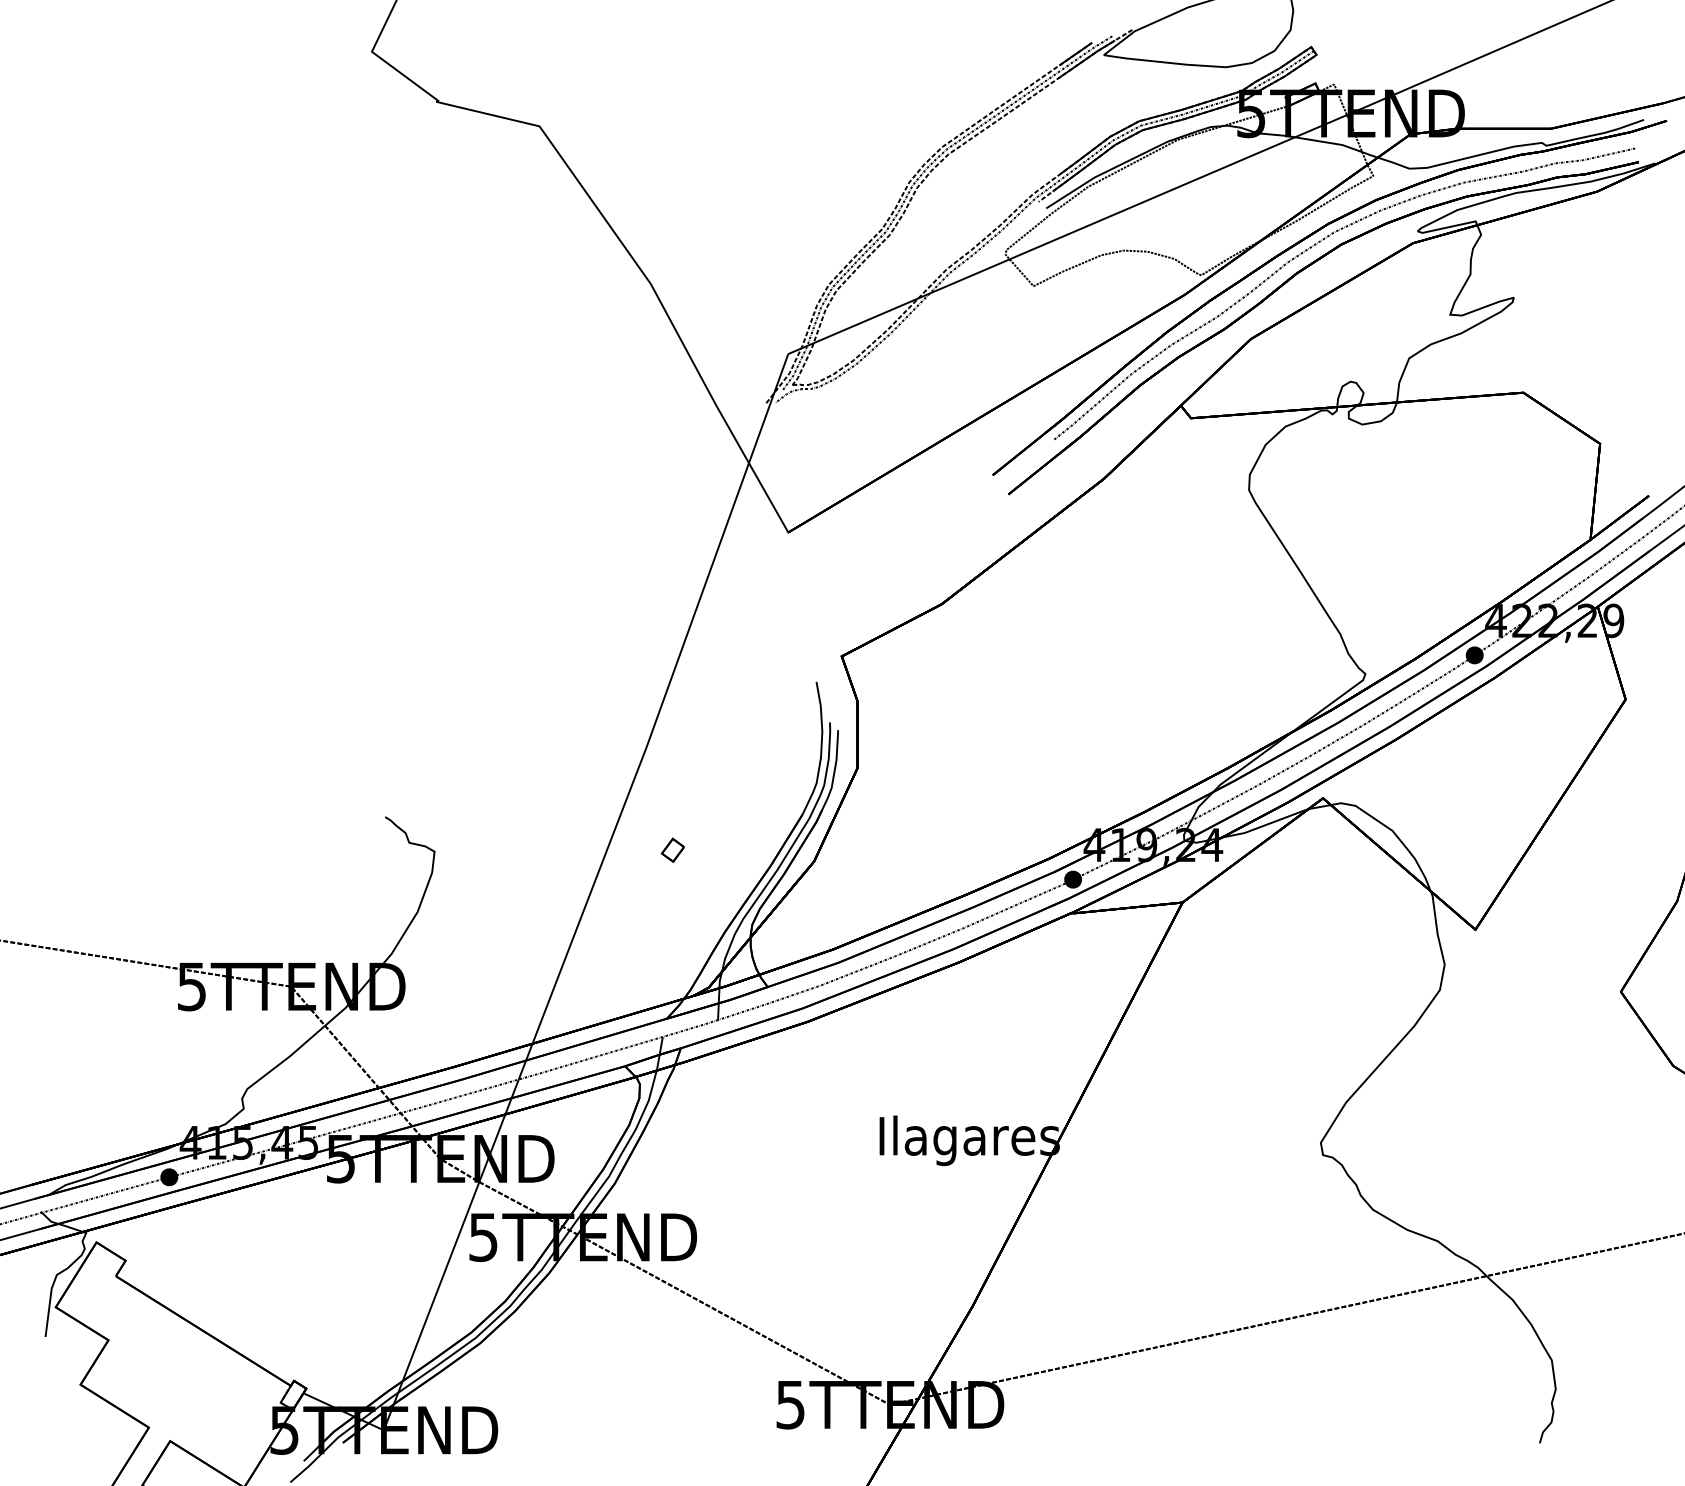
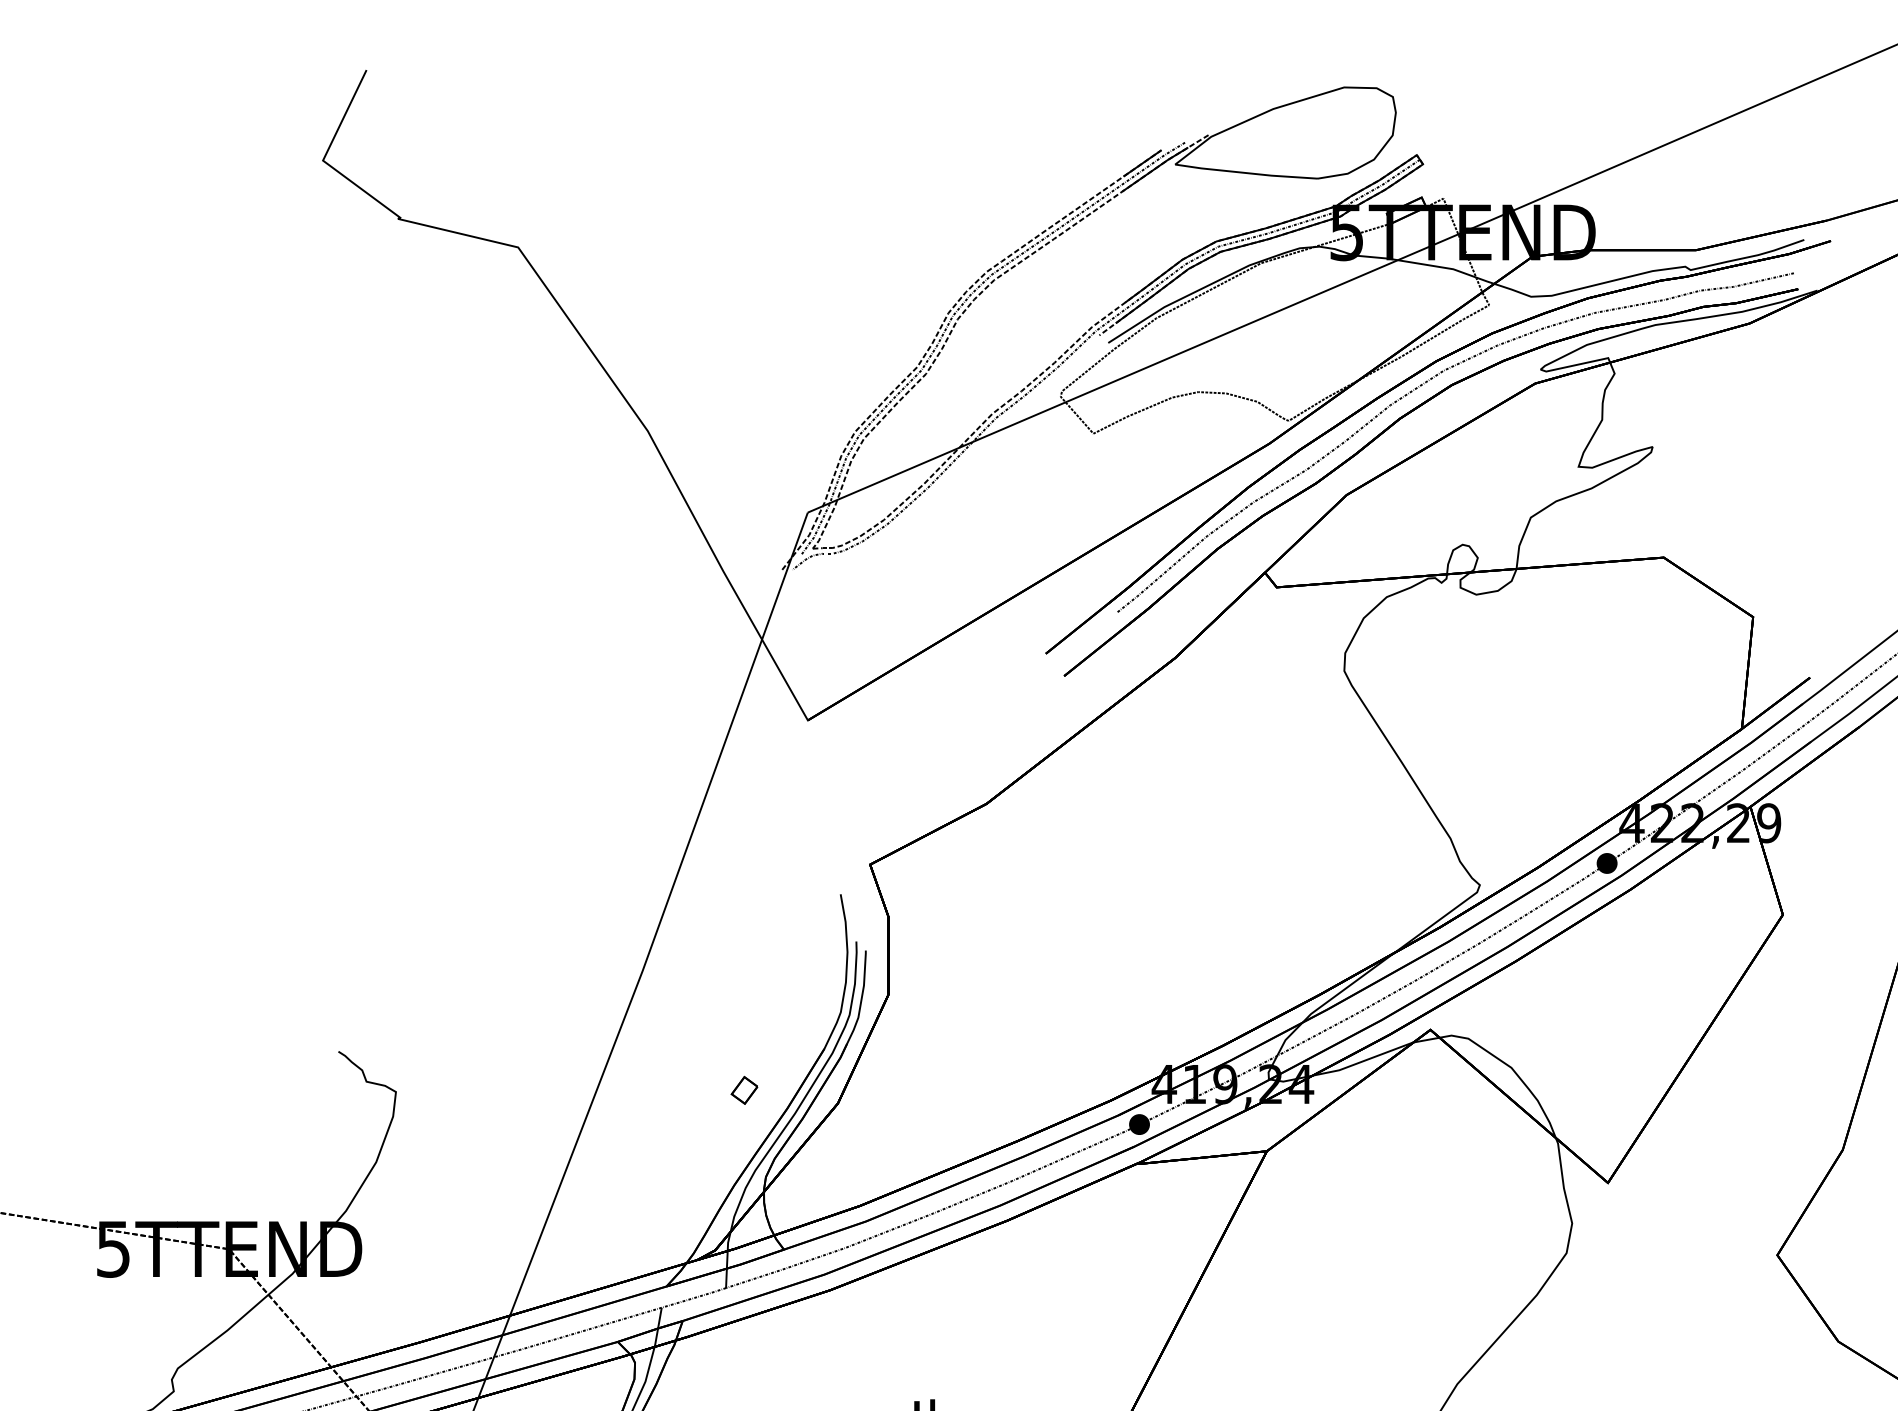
part: (672, 849) -> (744, 1089), moved

